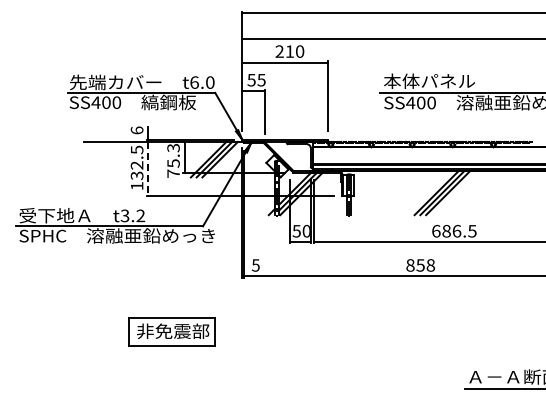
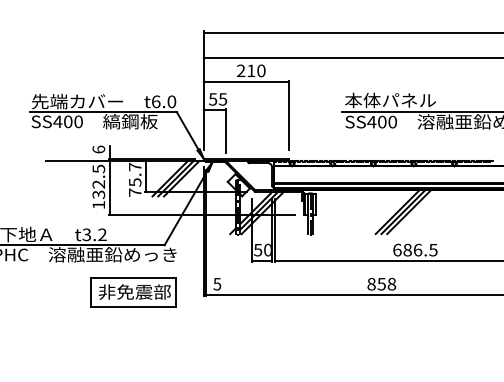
text: (173, 147) -> (135, 166), 75.3 -> 75.7
line: (148, 168) -> (110, 187), dashed -> solid
part: (171, 331) -> (133, 292), moved

